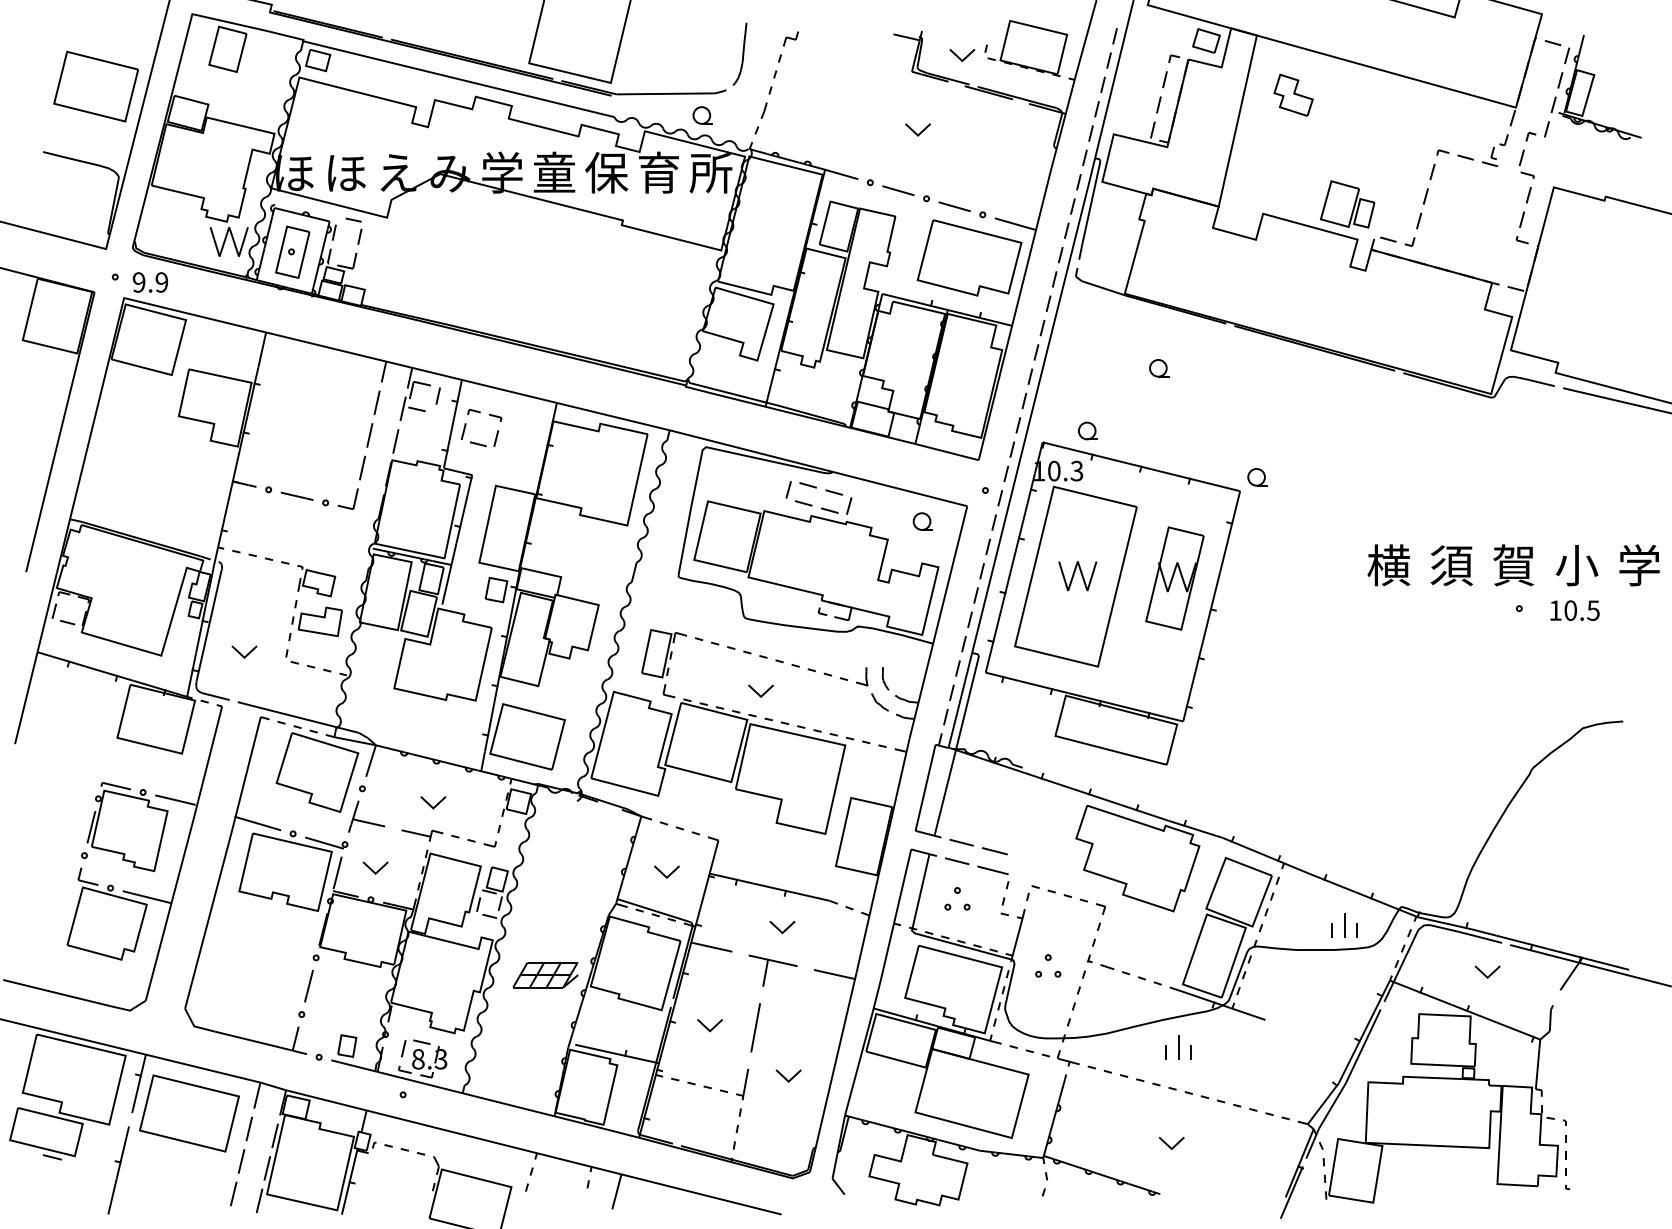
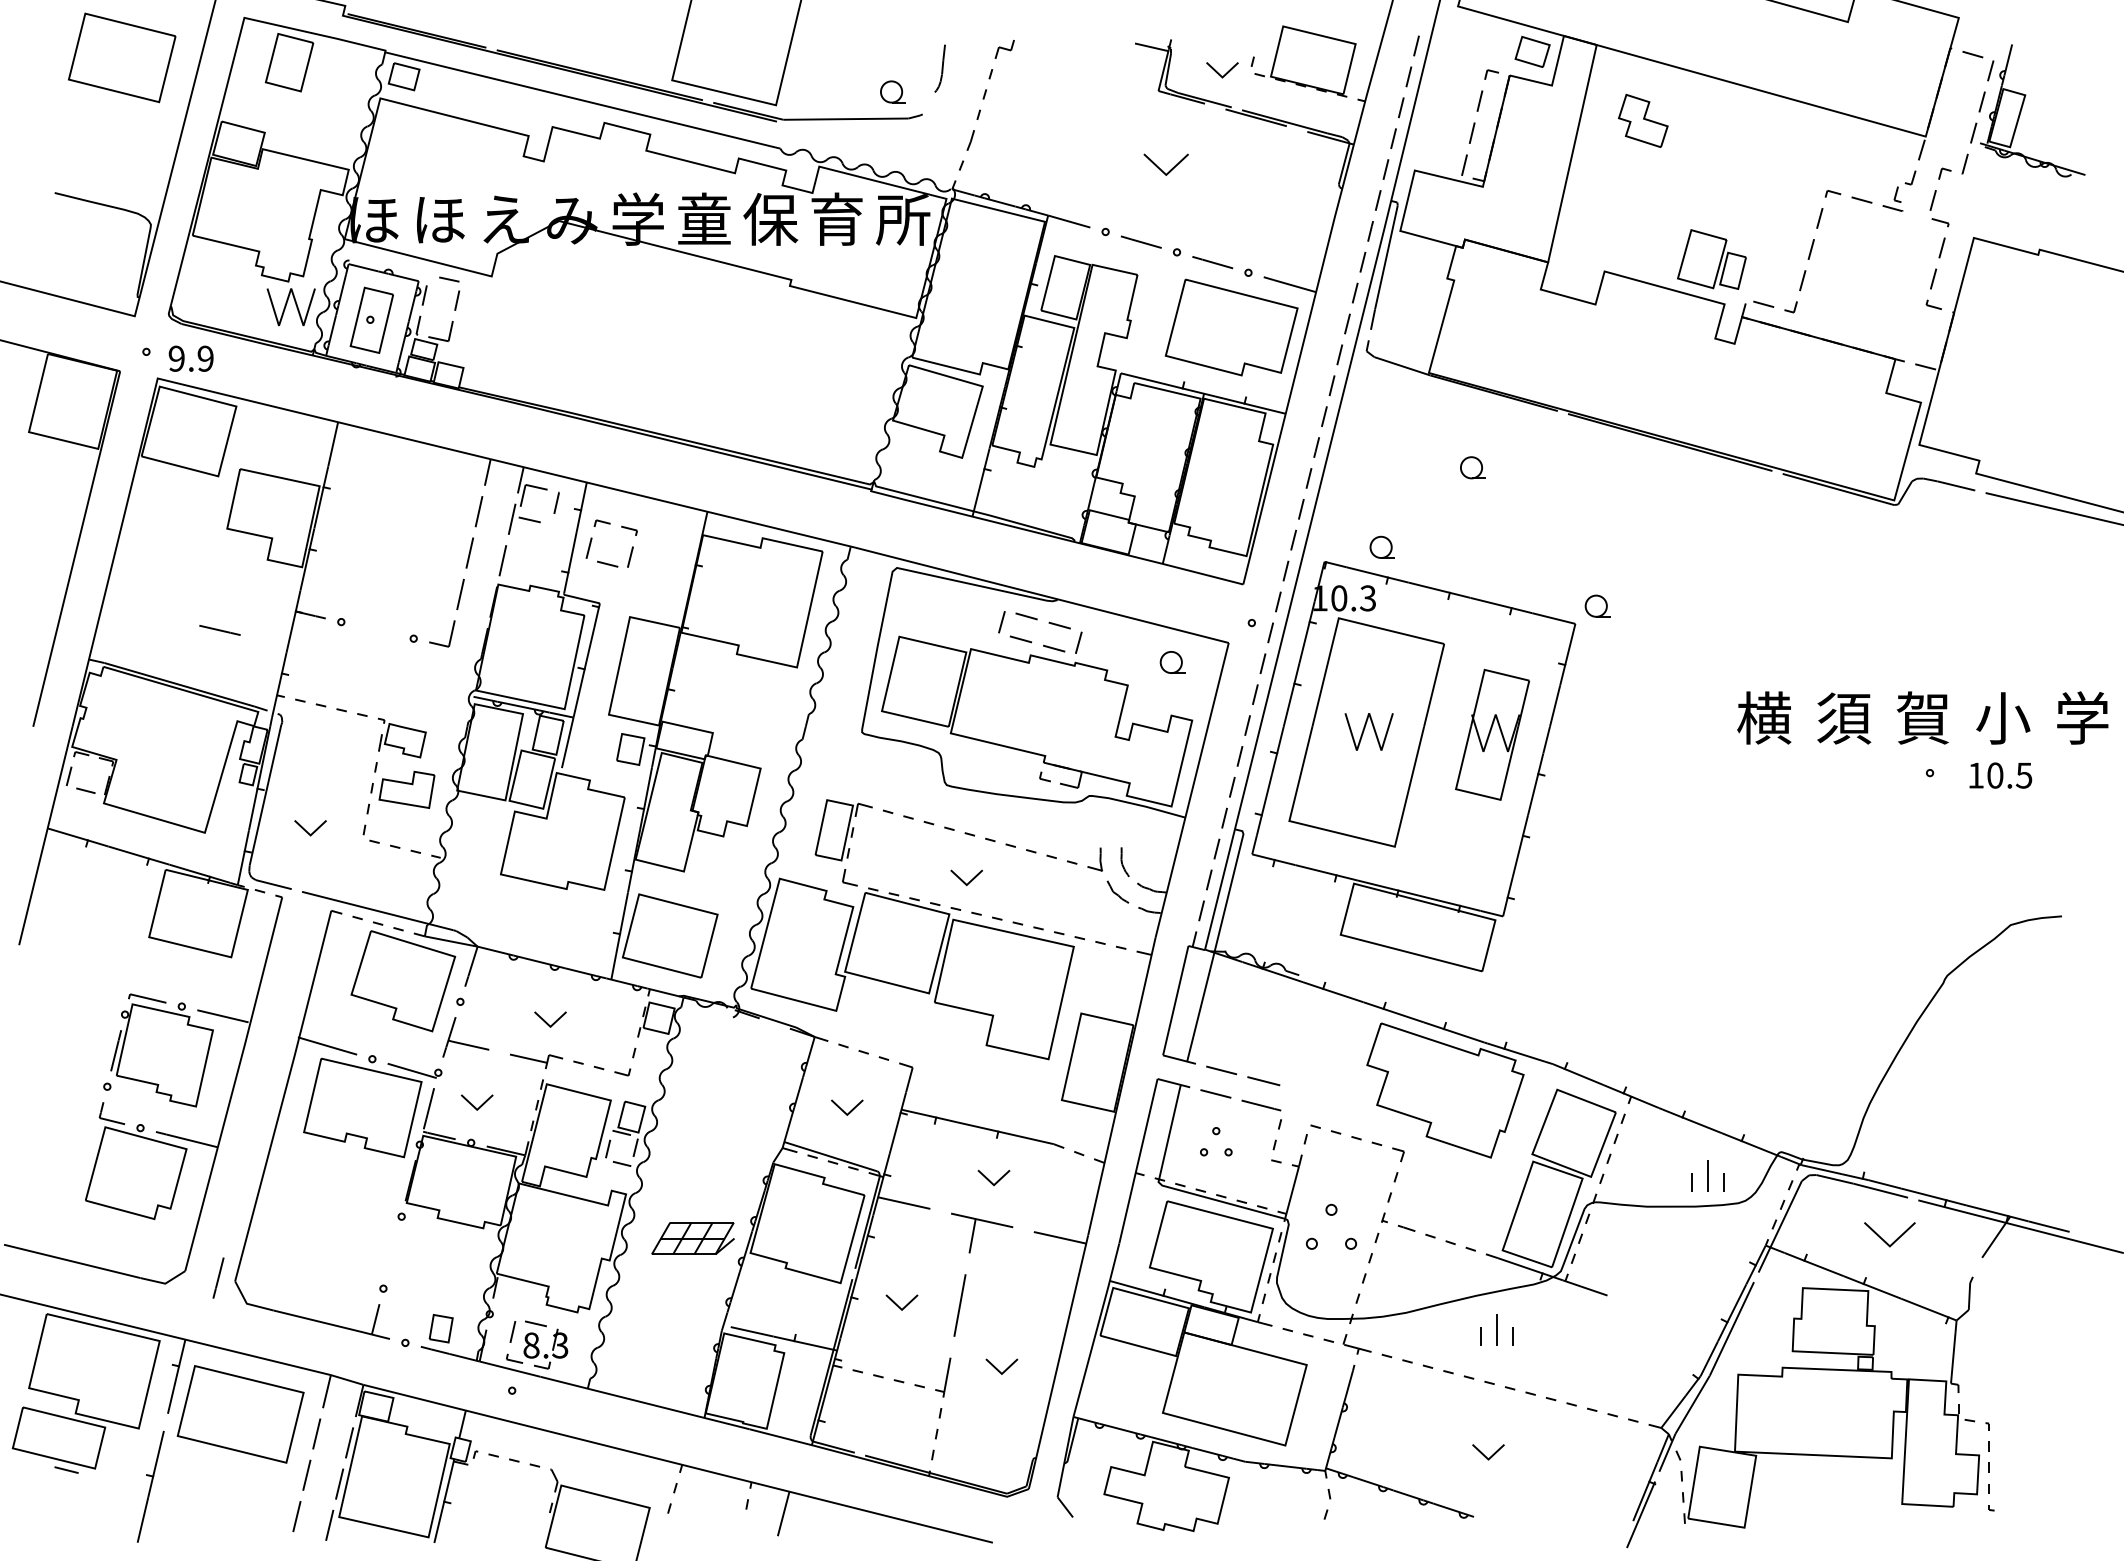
part: (739, 53) -> (939, 67), size x0.6
part: (95, 86) -> (121, 57), moved
part: (702, 115) -> (892, 91), moved
part: (917, 129) -> (1165, 164), size x1.4
line: (296, 495) -> (219, 629), moved
part: (1048, 965) -> (1331, 1226), size x1.6
part: (1487, 971) -> (1889, 1233), size x1.6
line: (308, 986) -> (217, 1278), moved

